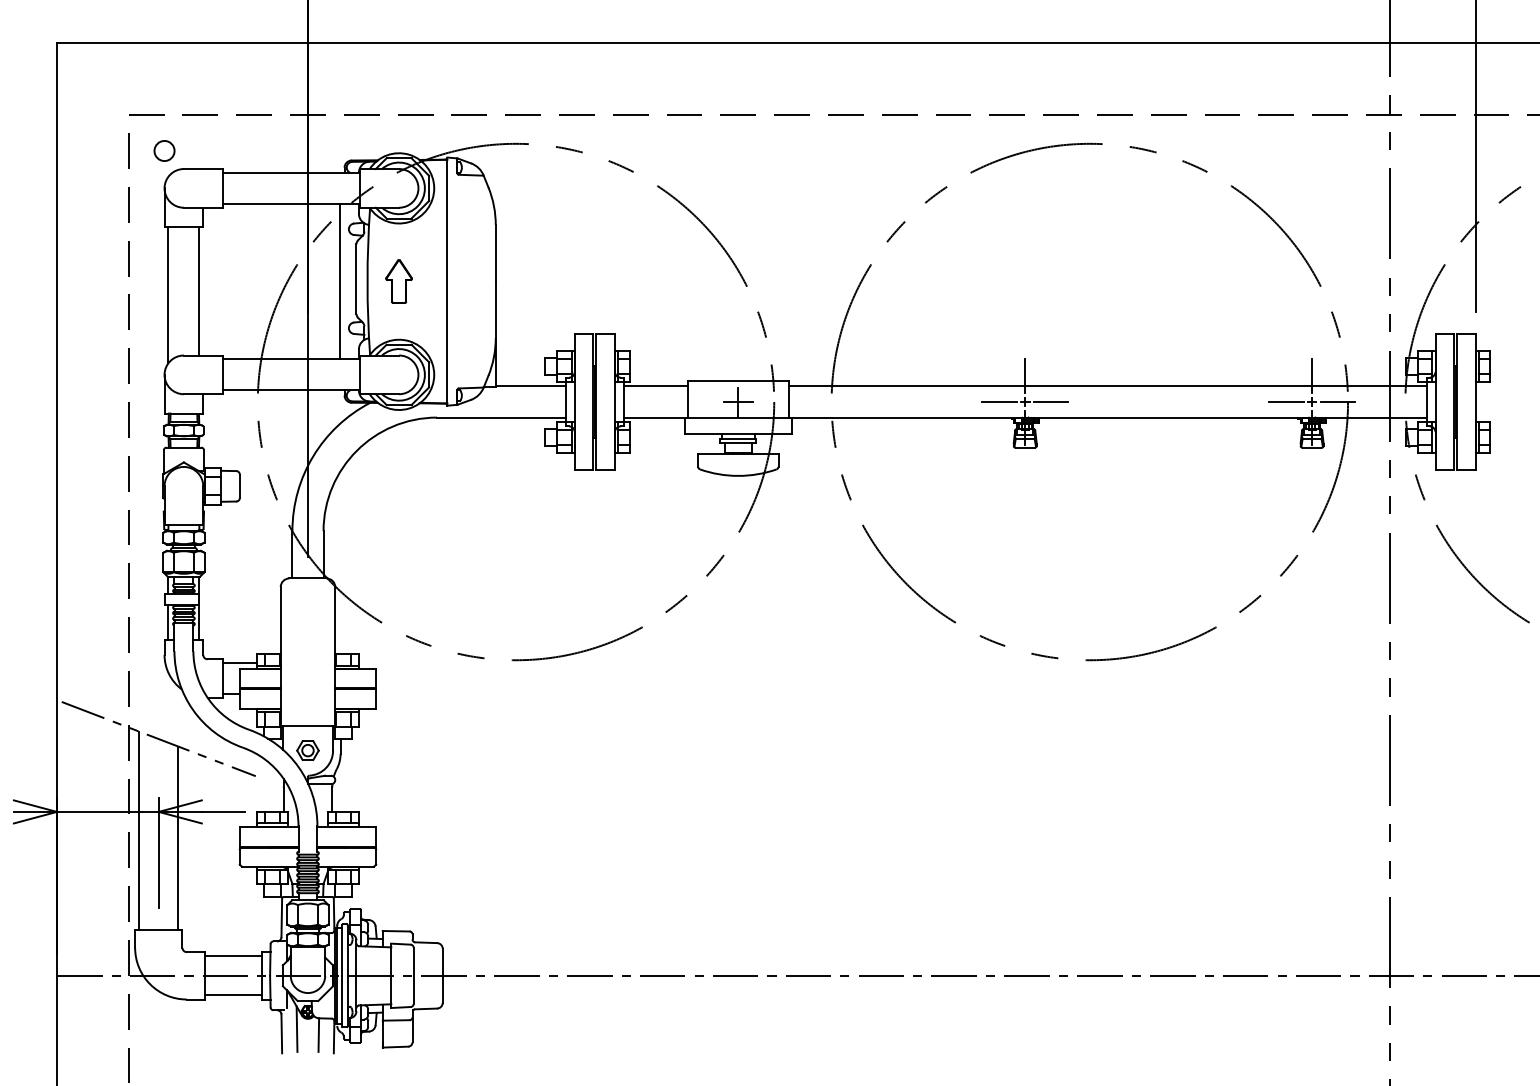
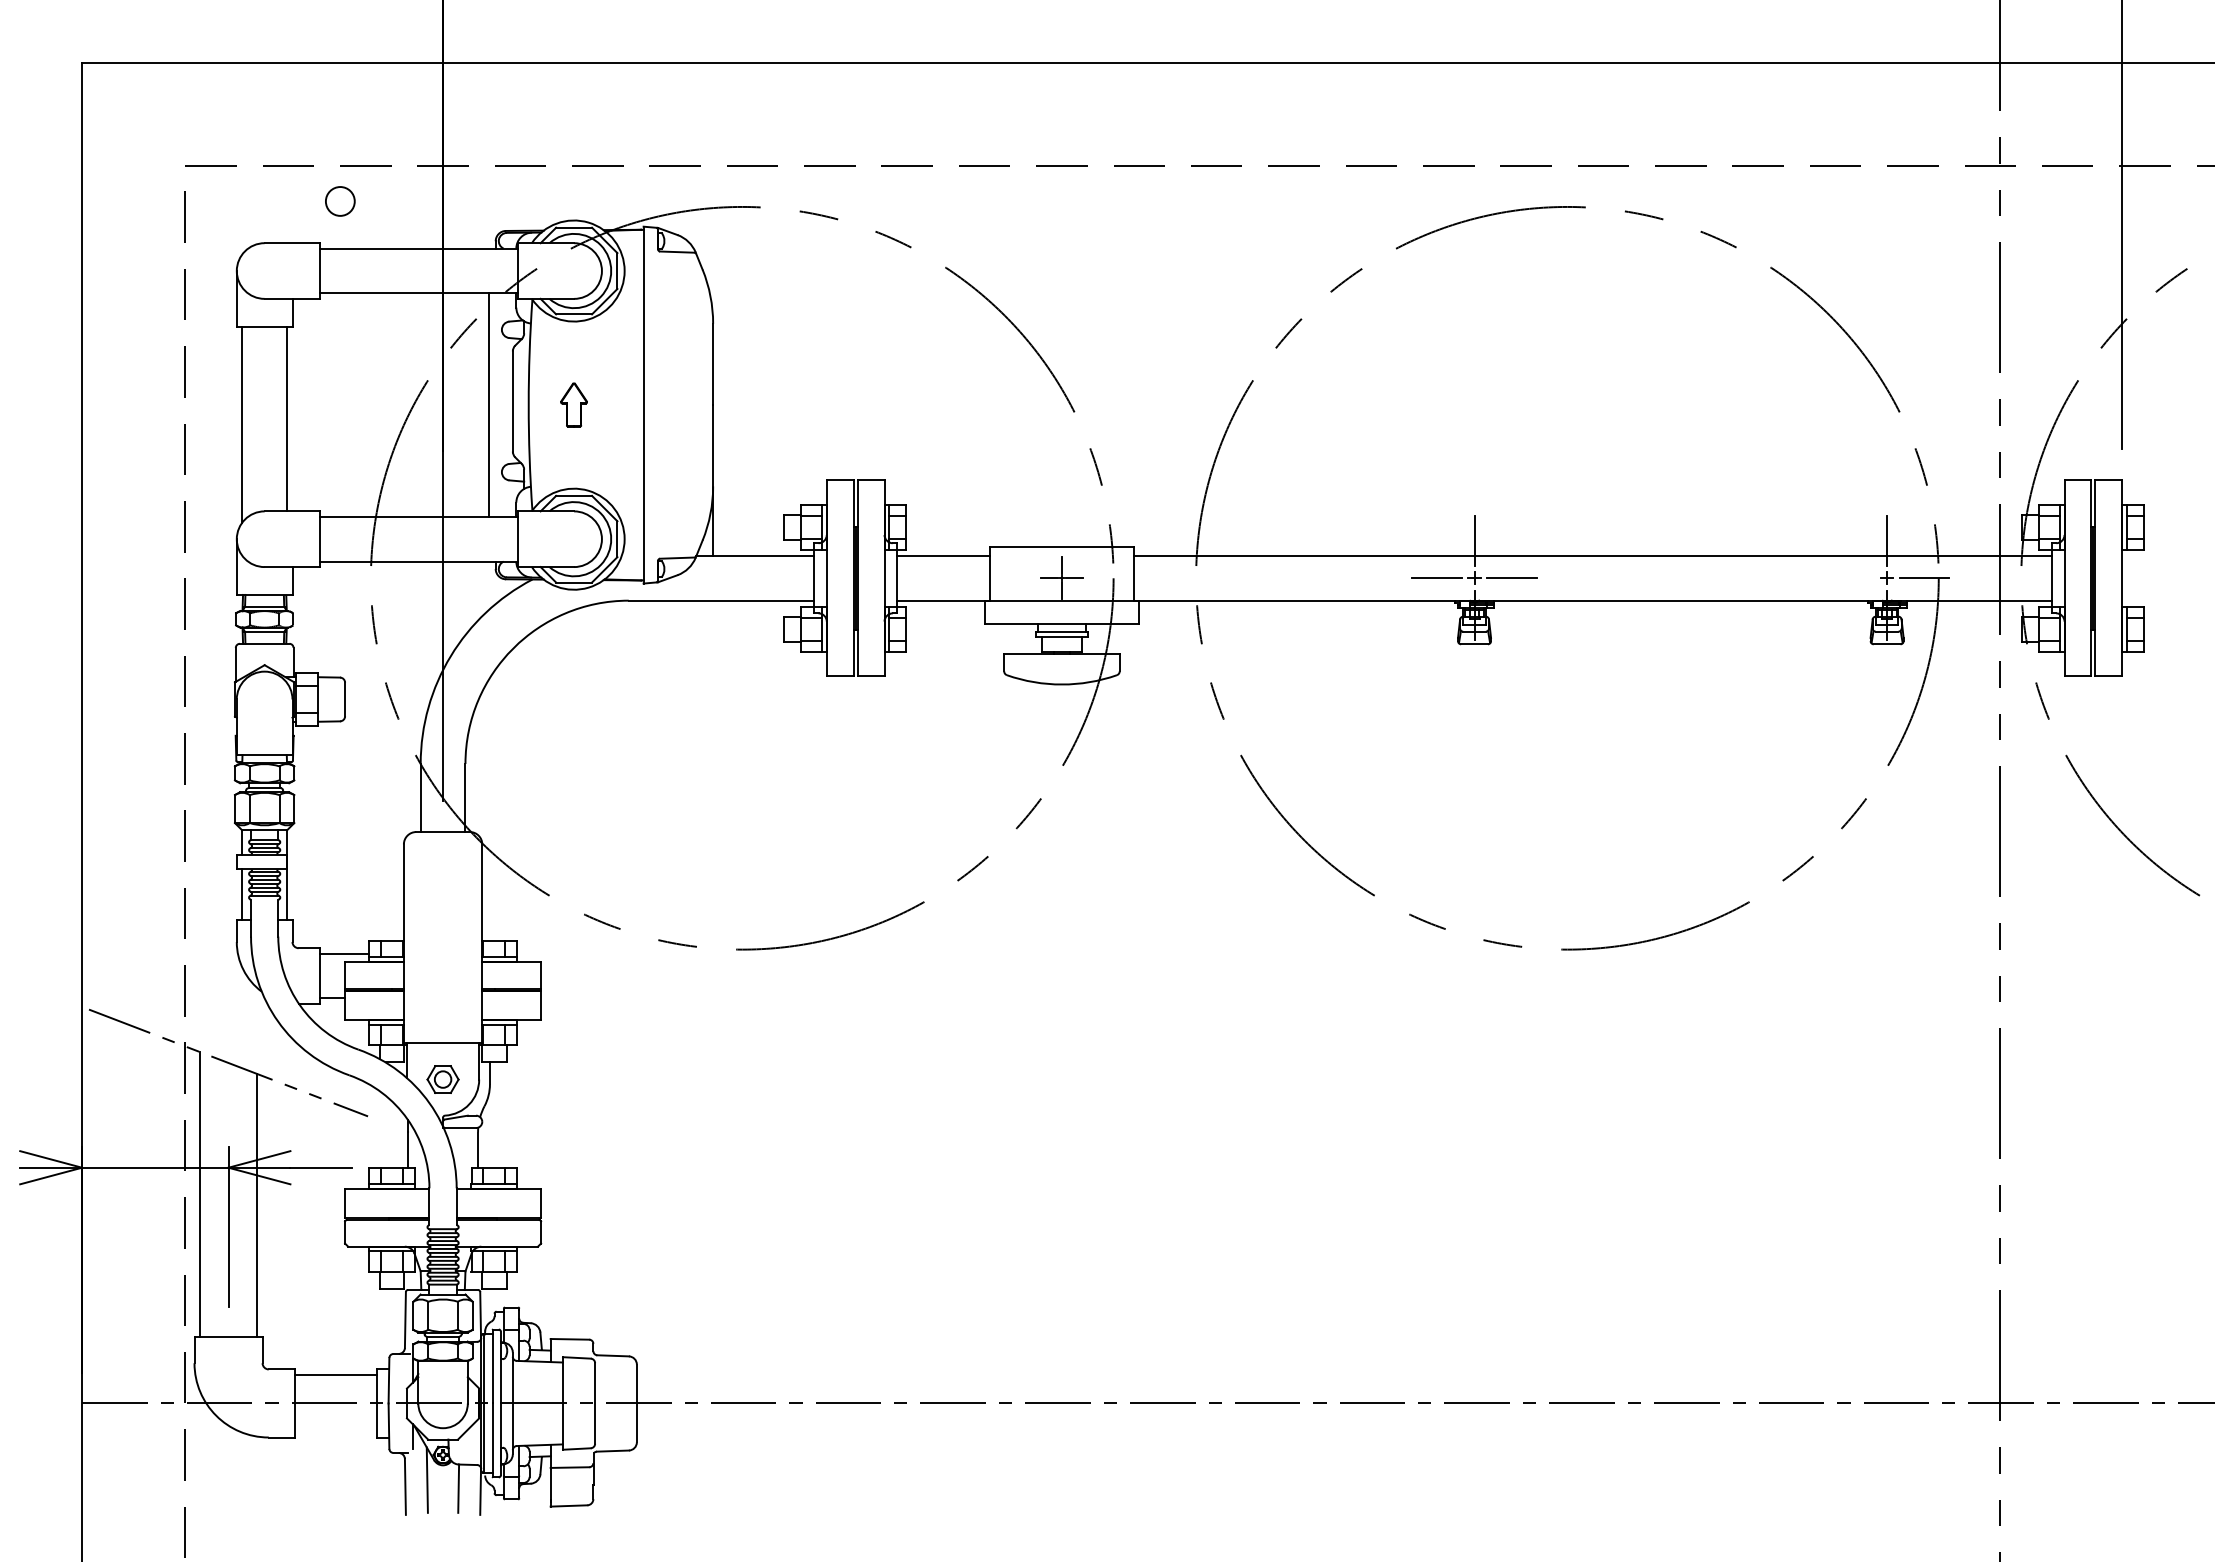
circle: (164, 150) -> (340, 200), moved
part: (398, 281) -> (573, 404), size x0.7
line: (1285, 402) -> (1848, 578), removed
line: (233, 995) -> (335, 1431), removed

